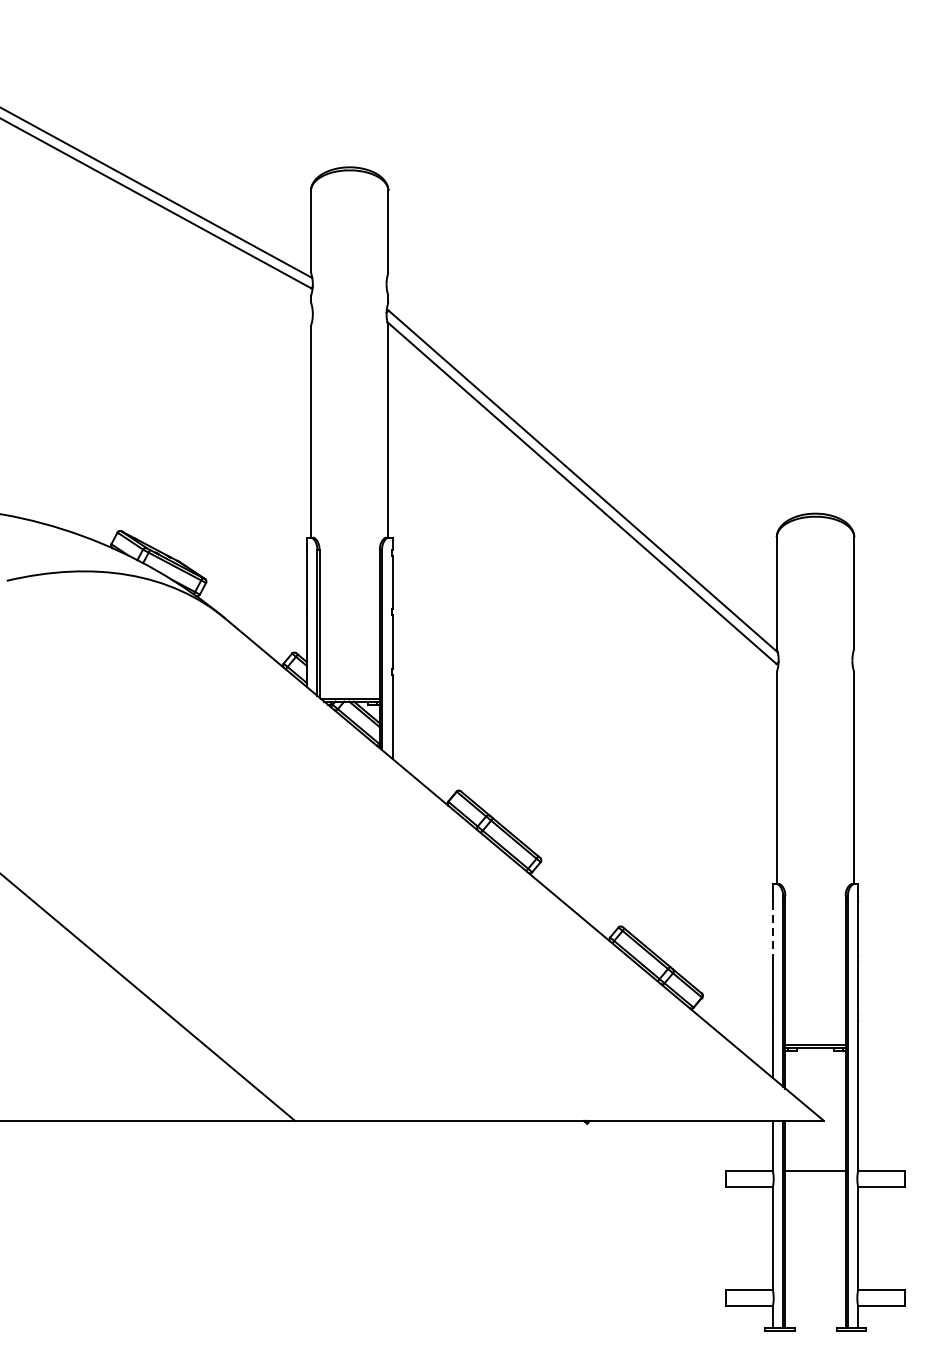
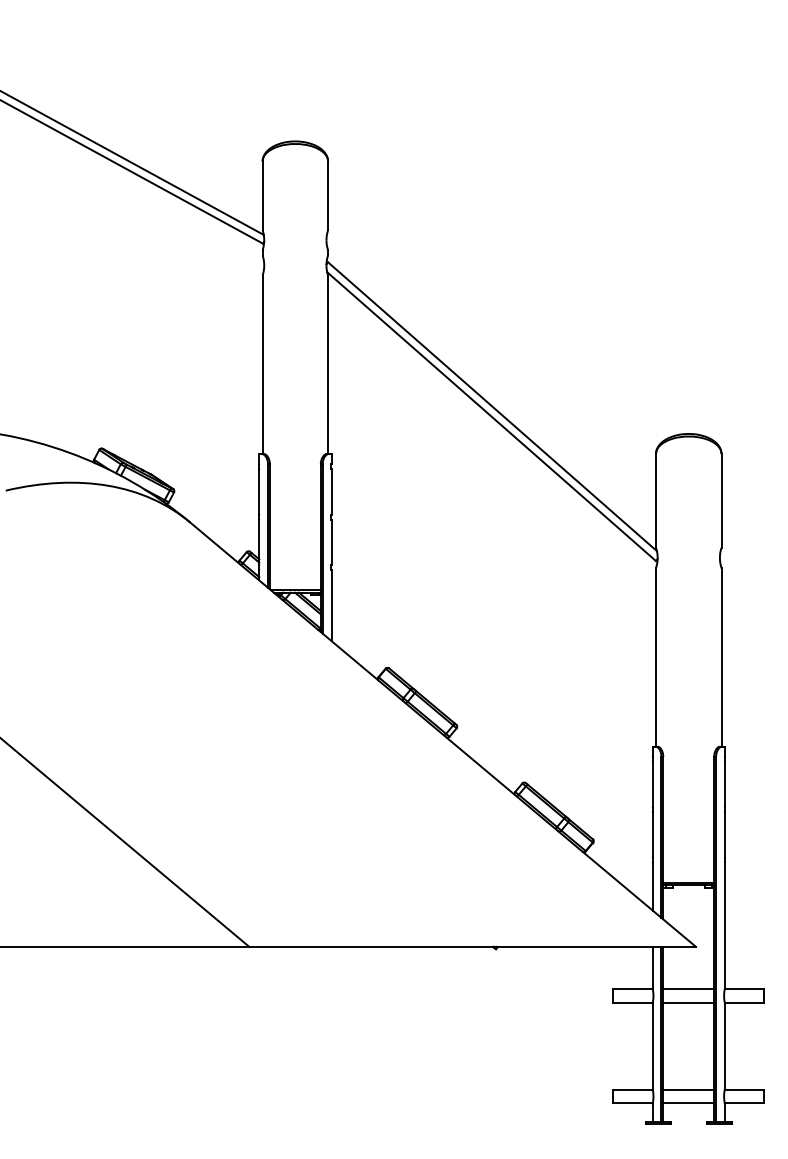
line: (772, 928) -> (652, 784), dashed -> solid
line: (815, 1186) -> (688, 1002), added
line: (815, 1289) -> (688, 1089), added
line: (815, 1306) -> (688, 1103), added

